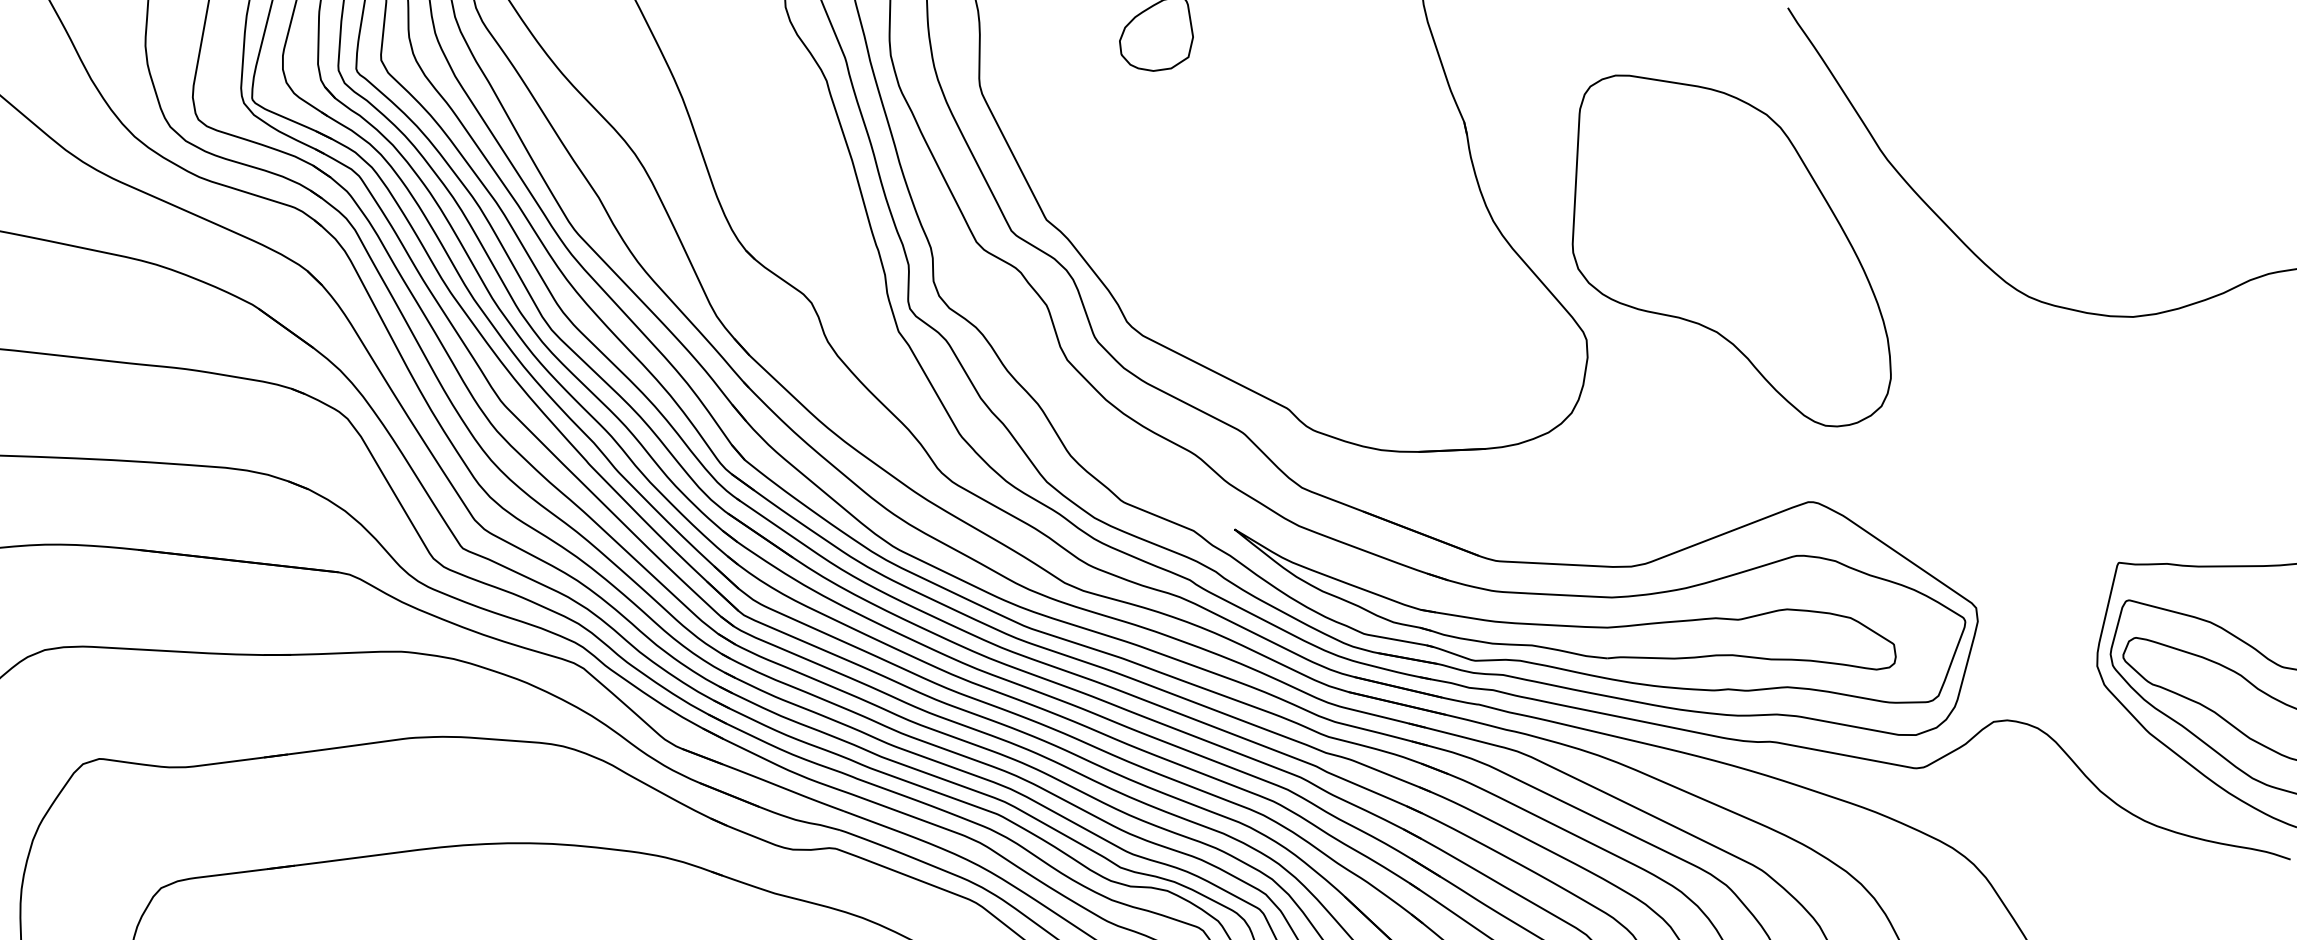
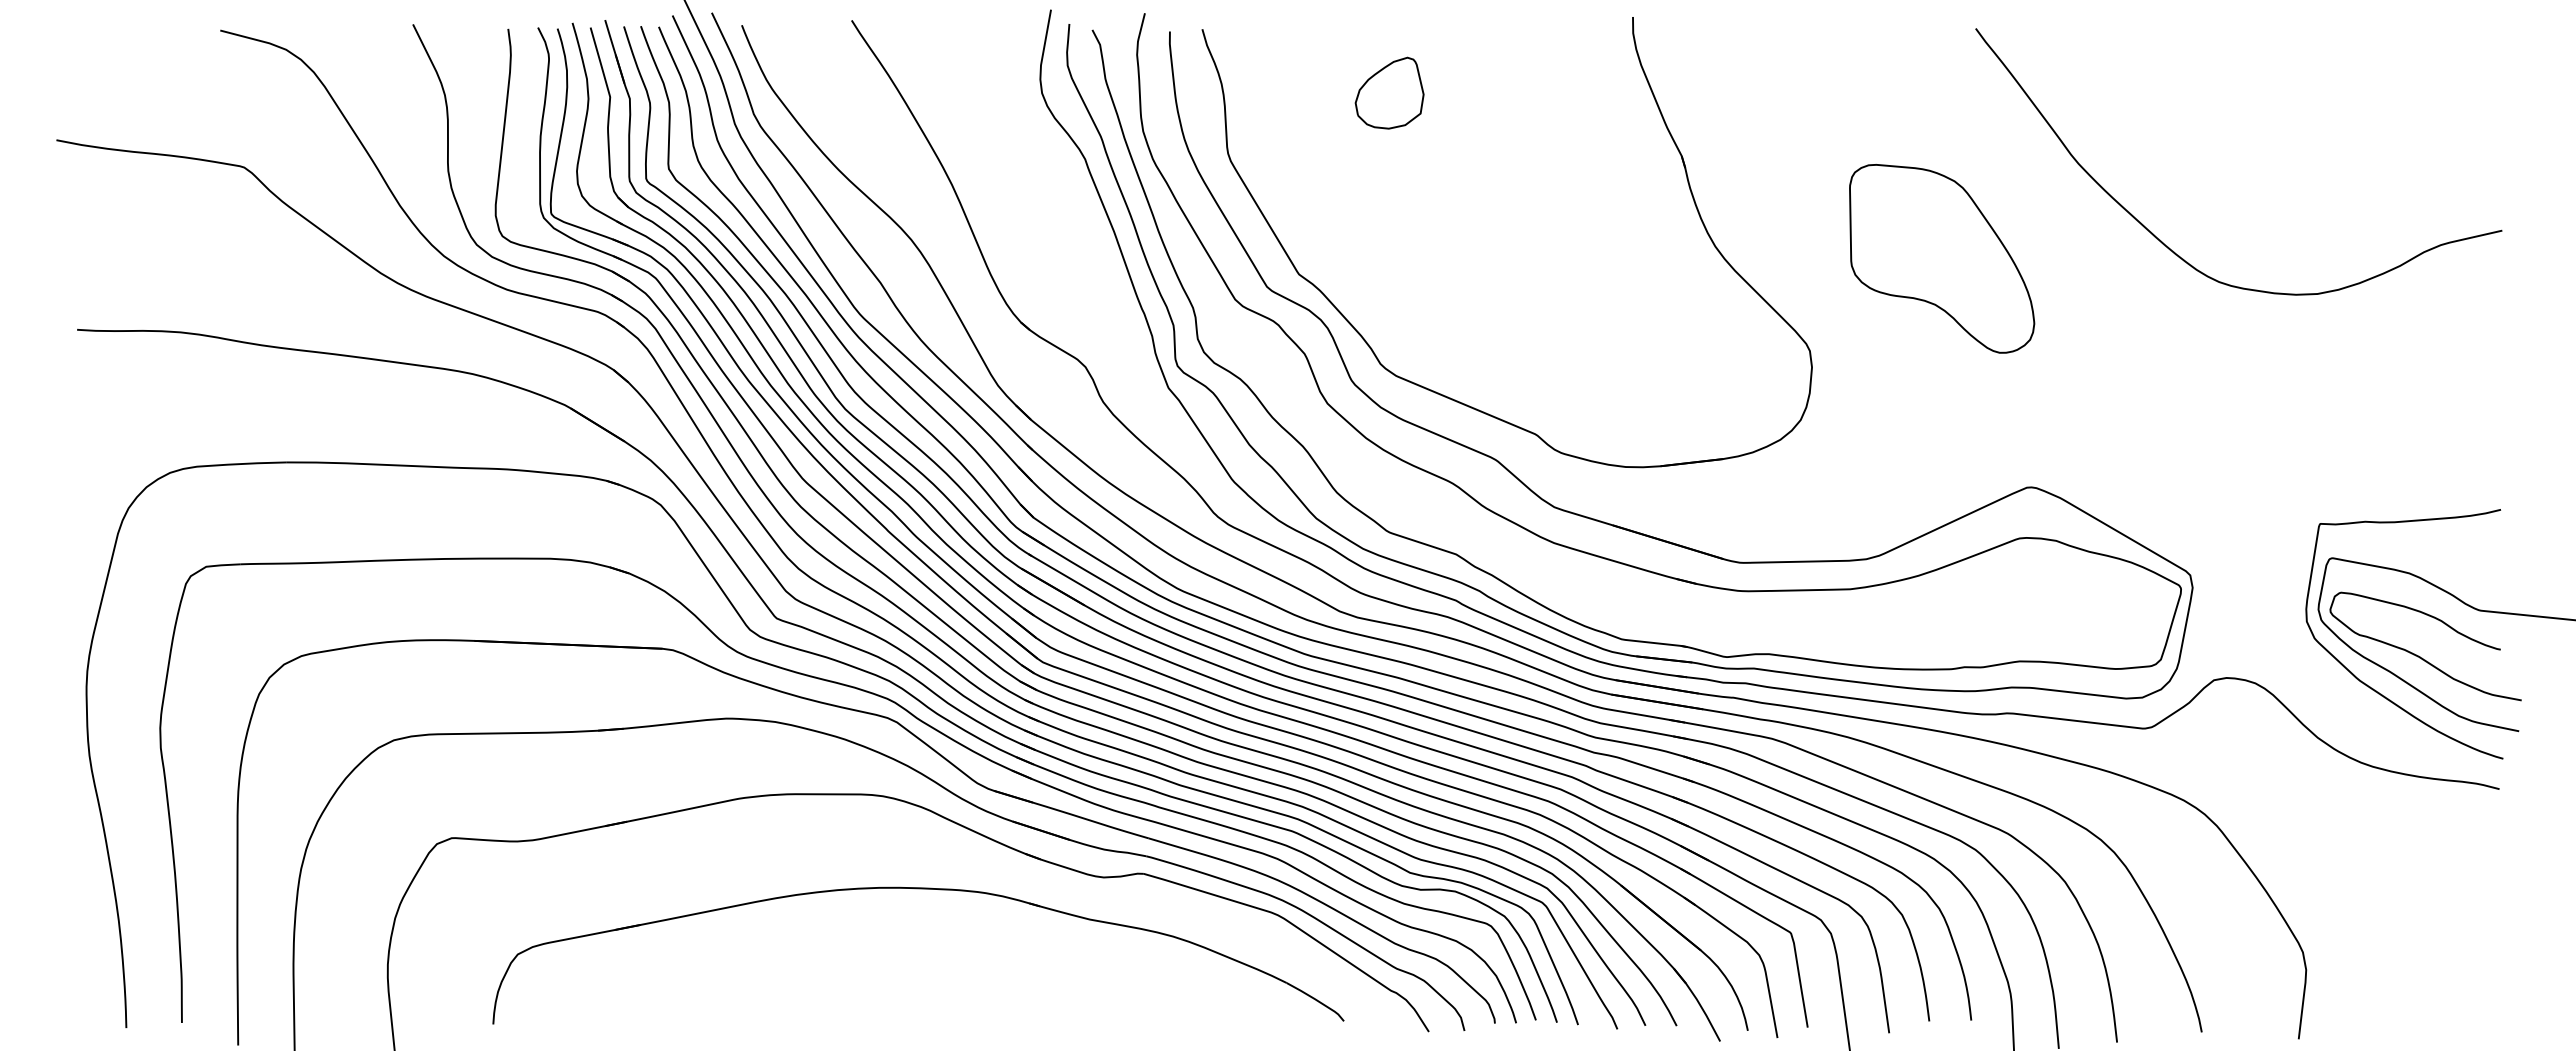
part: (1734, 250) -> (1941, 258), size x0.6
part: (1563, 624) -> (1806, 617), removed

